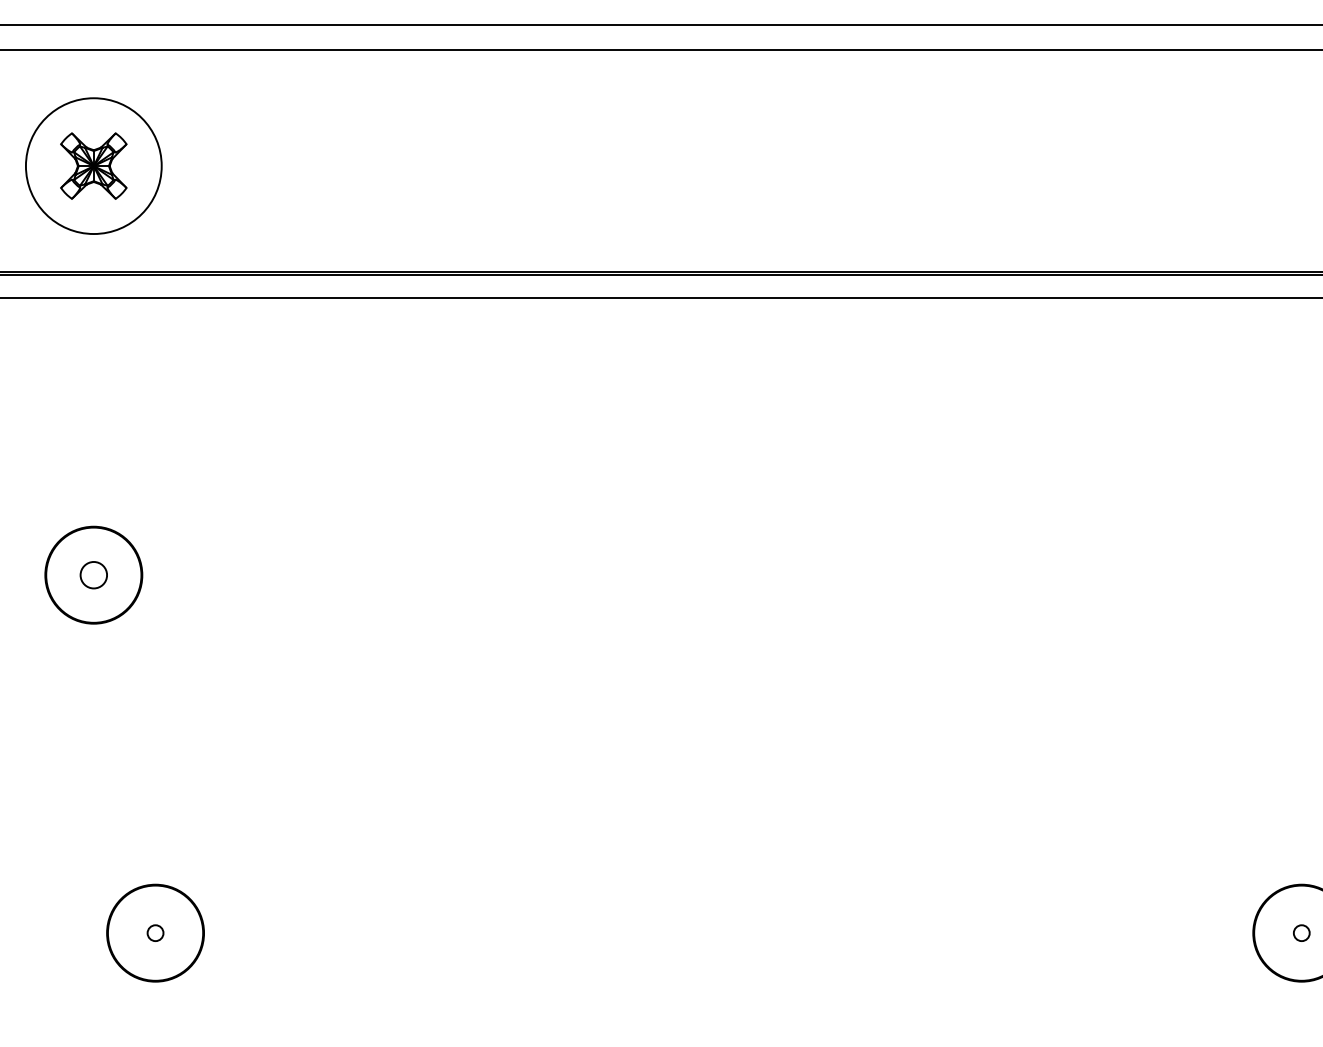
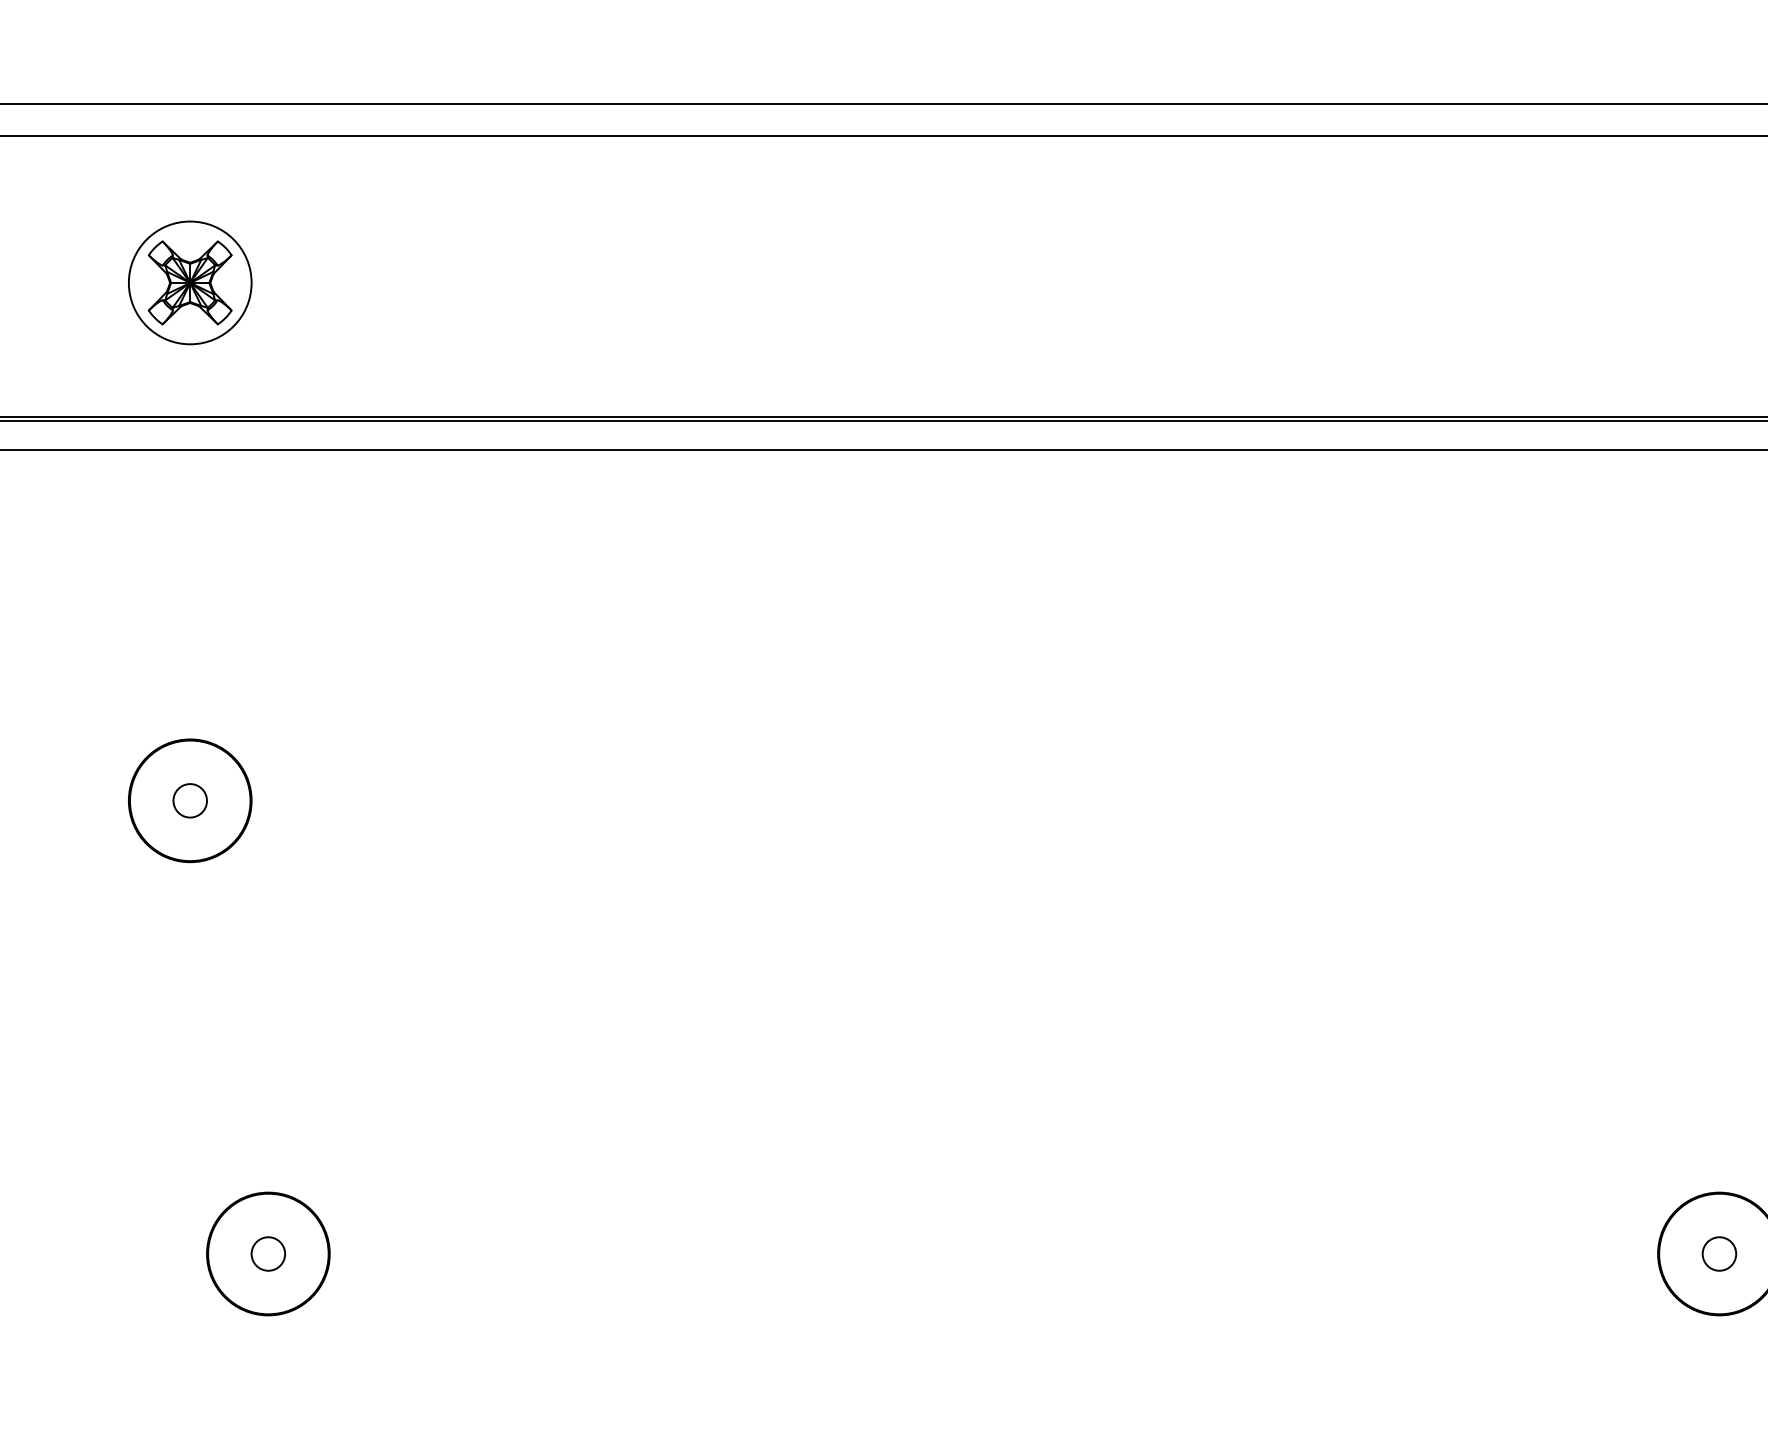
circle: (93, 165) -> (189, 282), size x0.71
circle: (155, 932) -> (268, 1253), size x1.67
circle: (1301, 932) -> (1719, 1253), size x1.67

